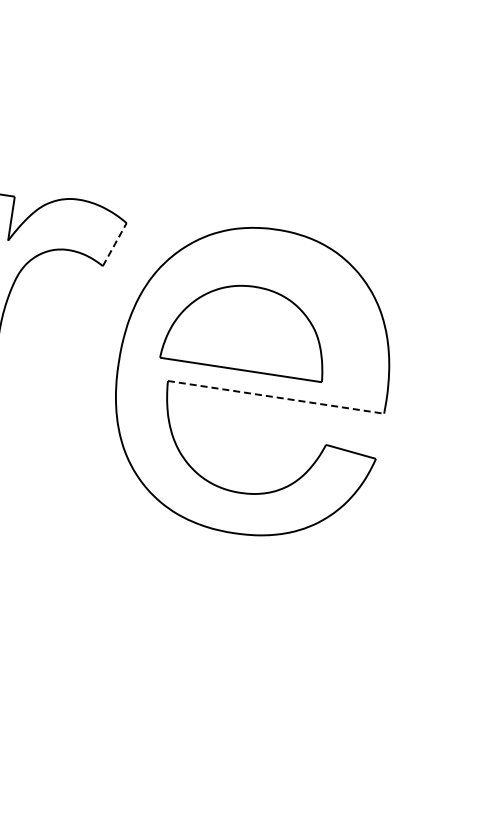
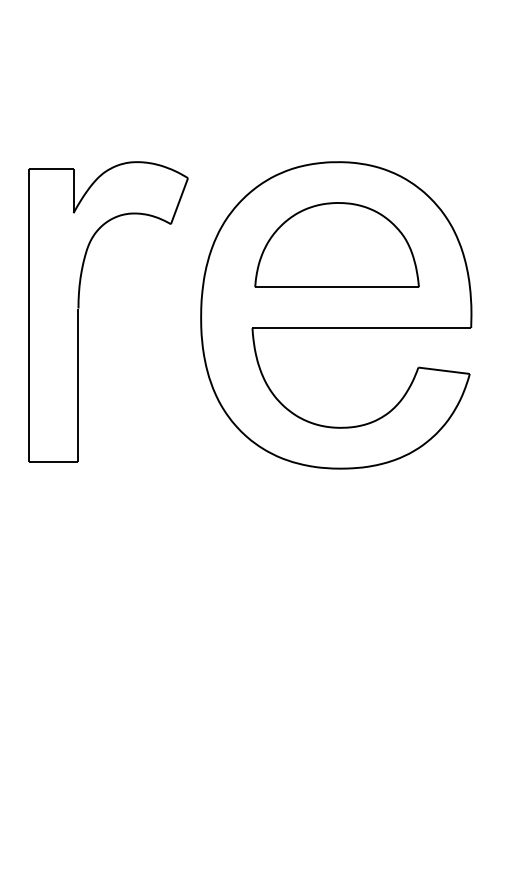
line: (114, 244) -> (179, 201), dashed -> solid
part: (246, 327) -> (336, 244), moved
line: (276, 397) -> (362, 328), dashed -> solid

